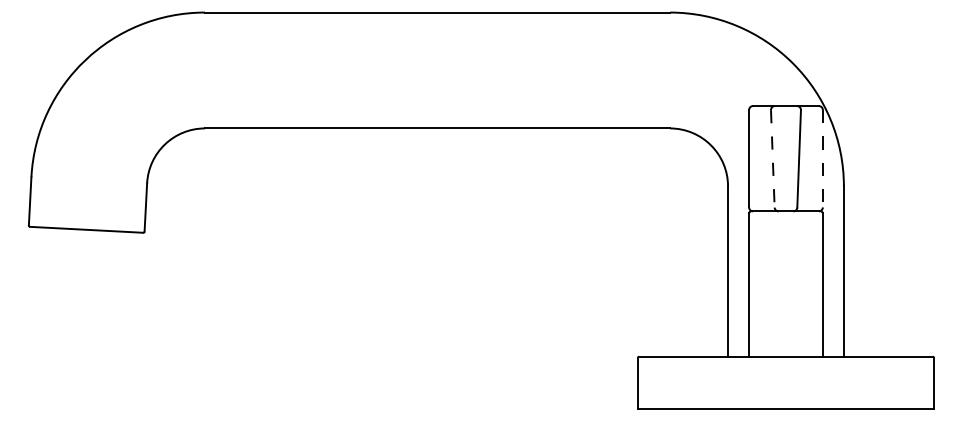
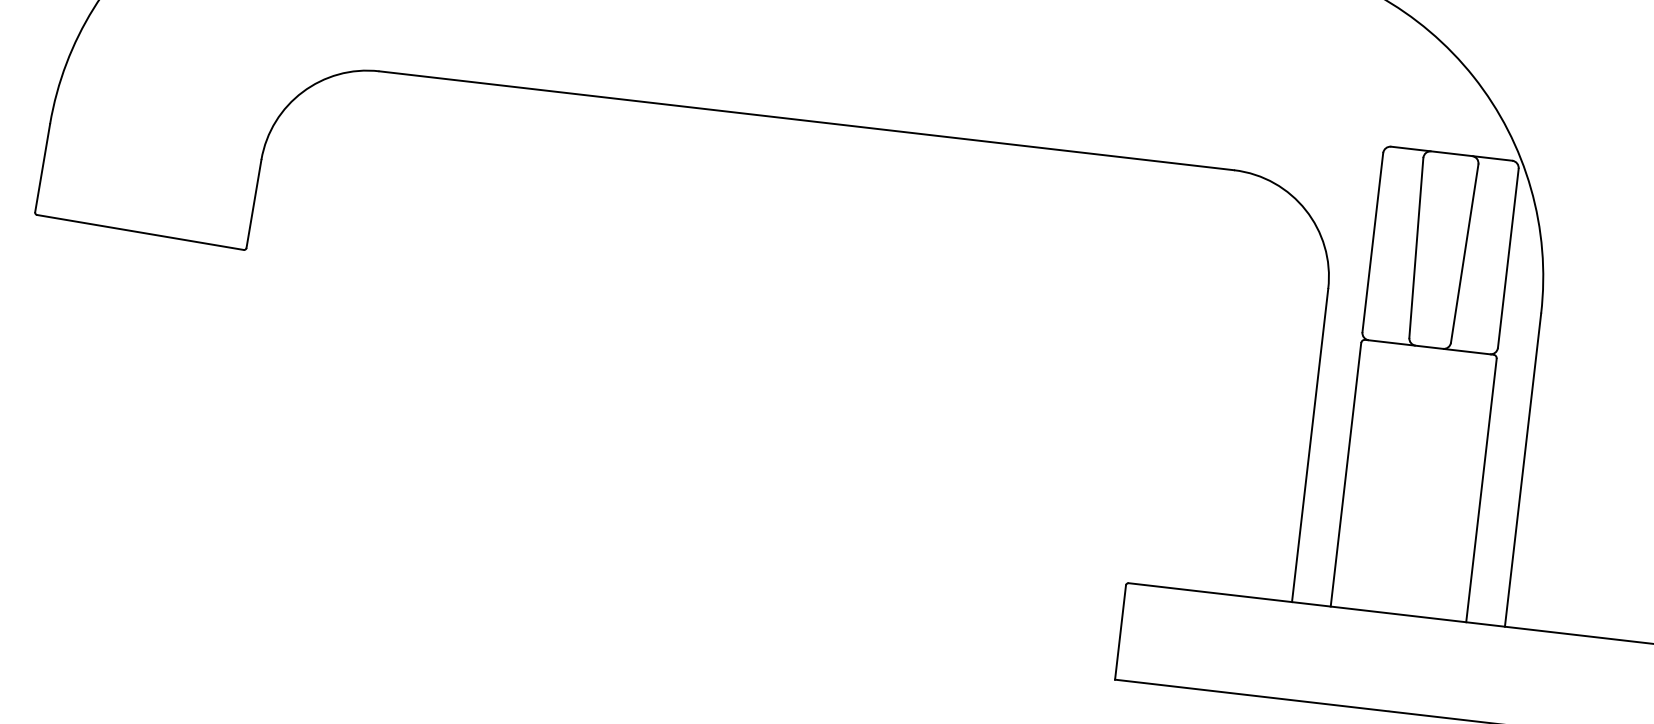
line: (772, 158) -> (1415, 247), dashed -> solid
line: (822, 158) -> (1507, 257), dashed -> solid

